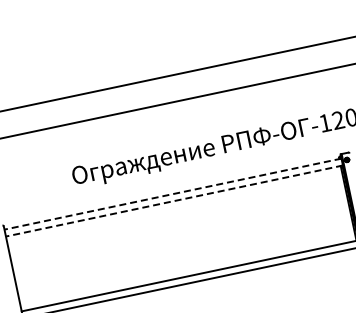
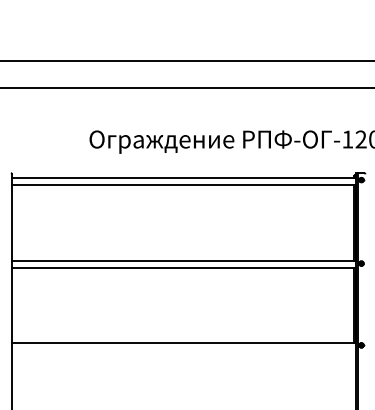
line: (172, 194) -> (183, 177), dashed -> solid
line: (173, 201) -> (183, 184), dashed -> solid

